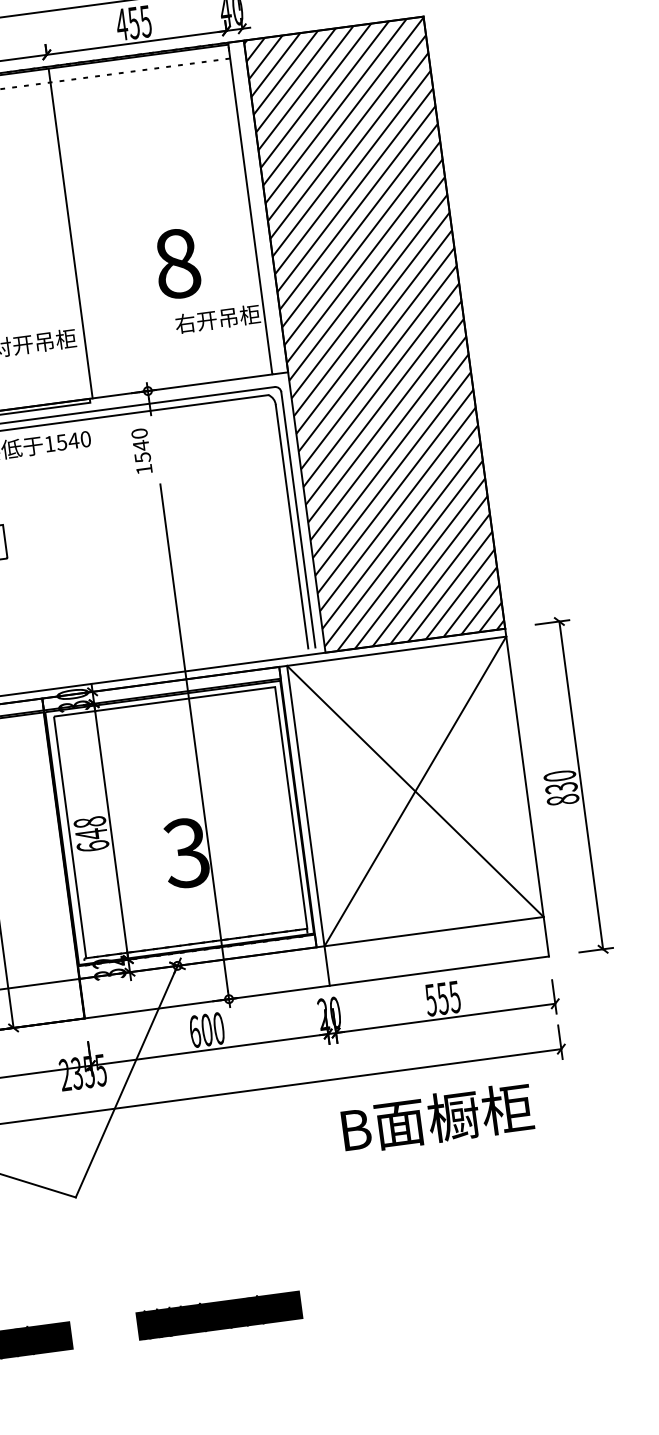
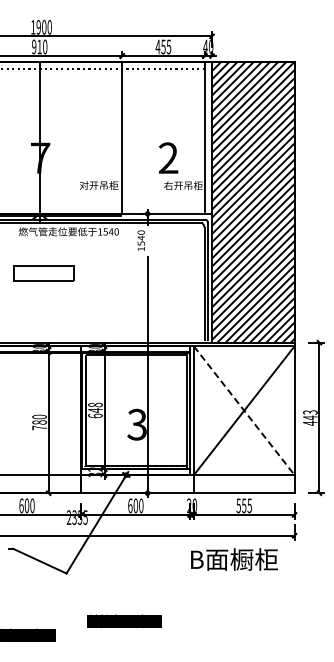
text: (177, 264) -> (168, 158), 8 -> 2
text: (561, 786) -> (310, 417), 830 -> 443
line: (415, 790) -> (244, 410), solid -> dashed
text: (219, 1313) -> (124, 620), moved

